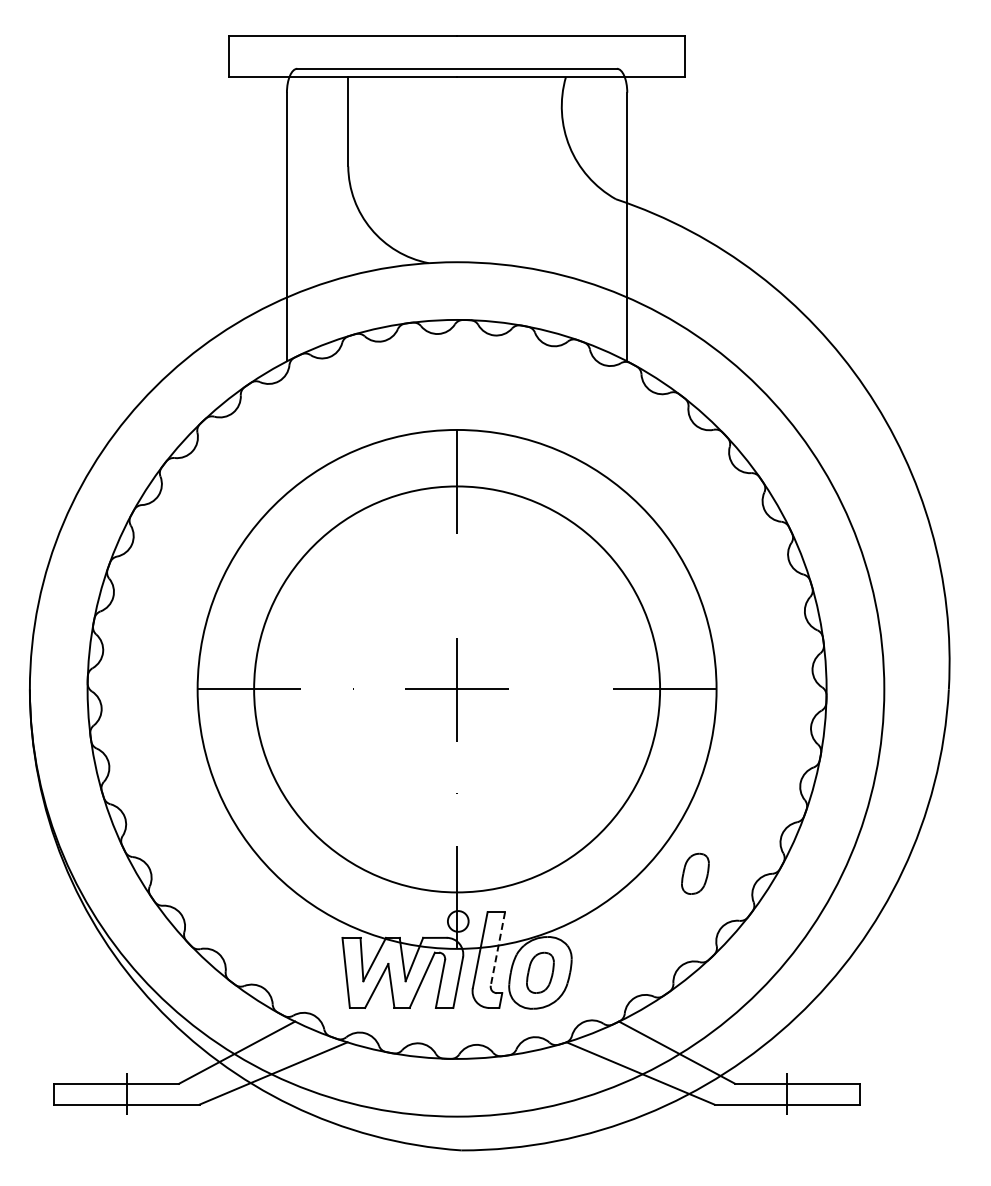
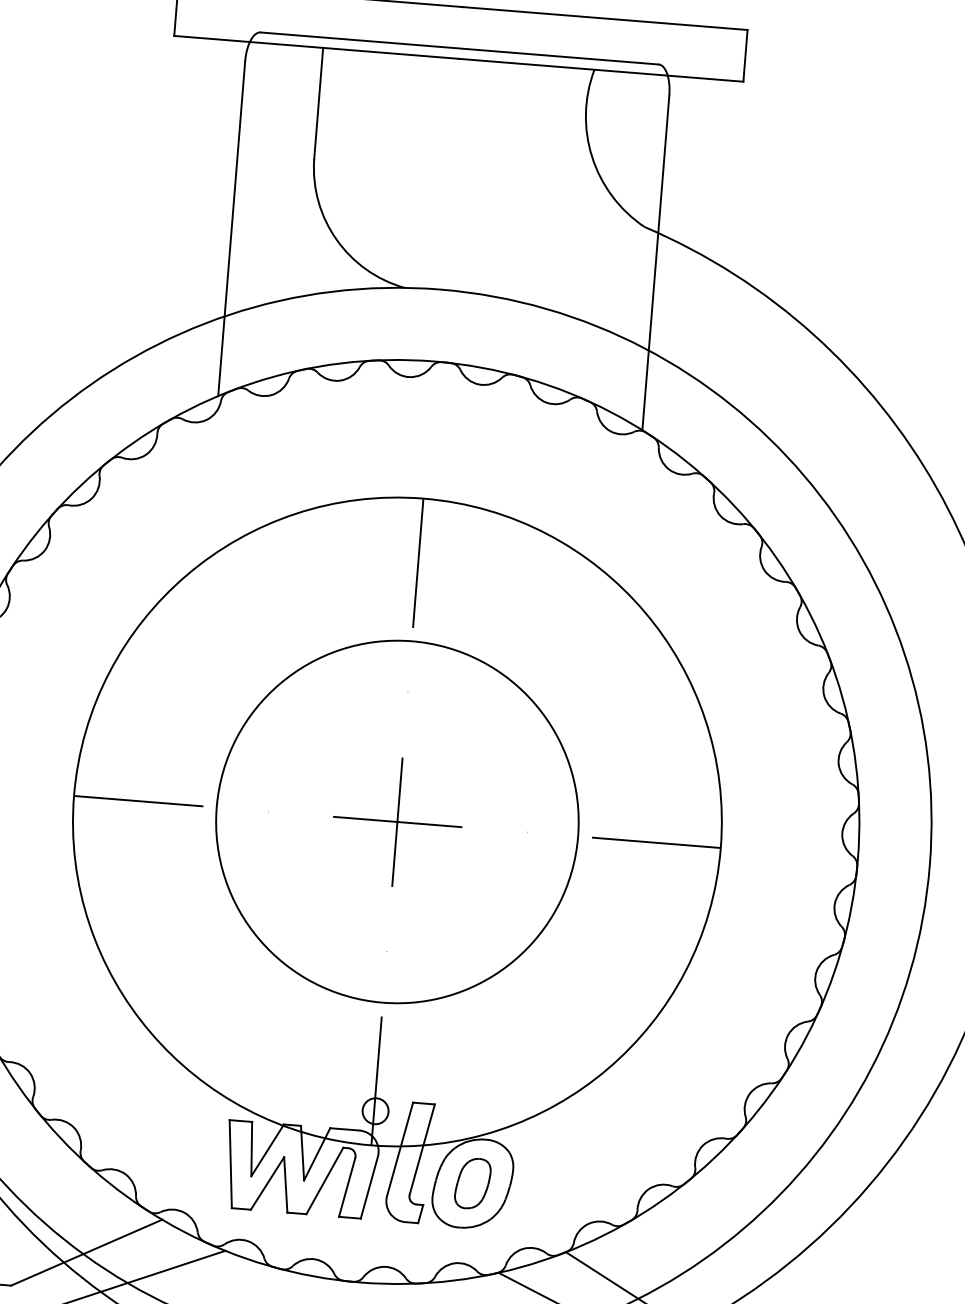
circle: (457, 689) -> (397, 822), size x0.71
part: (695, 873) -> (676, 1075), removed
line: (497, 949) -> (421, 1150), dashed -> solid

